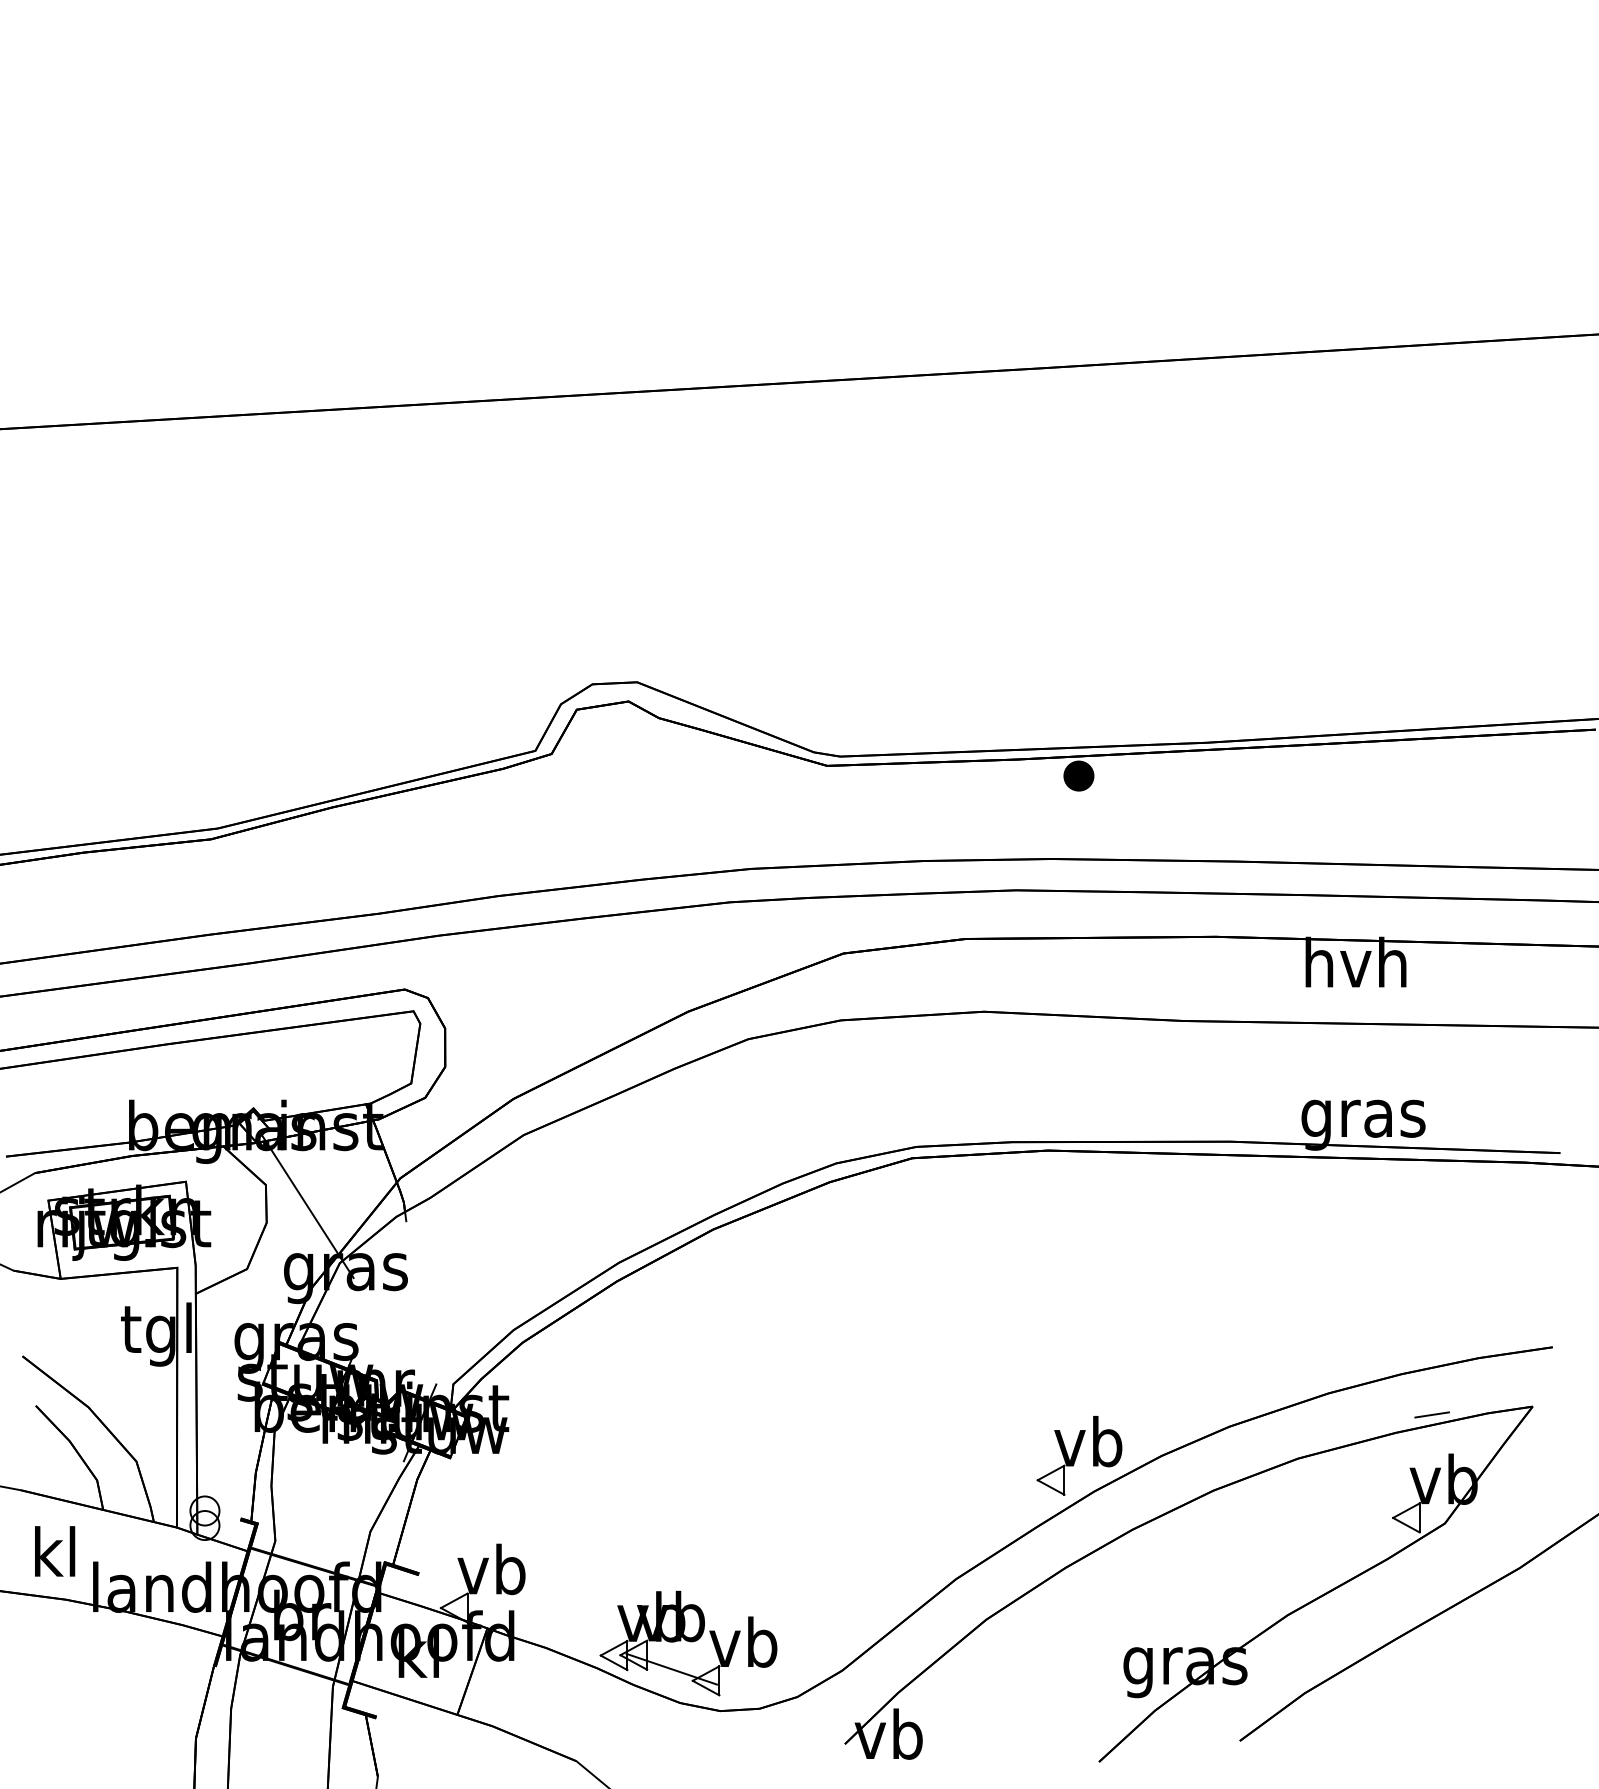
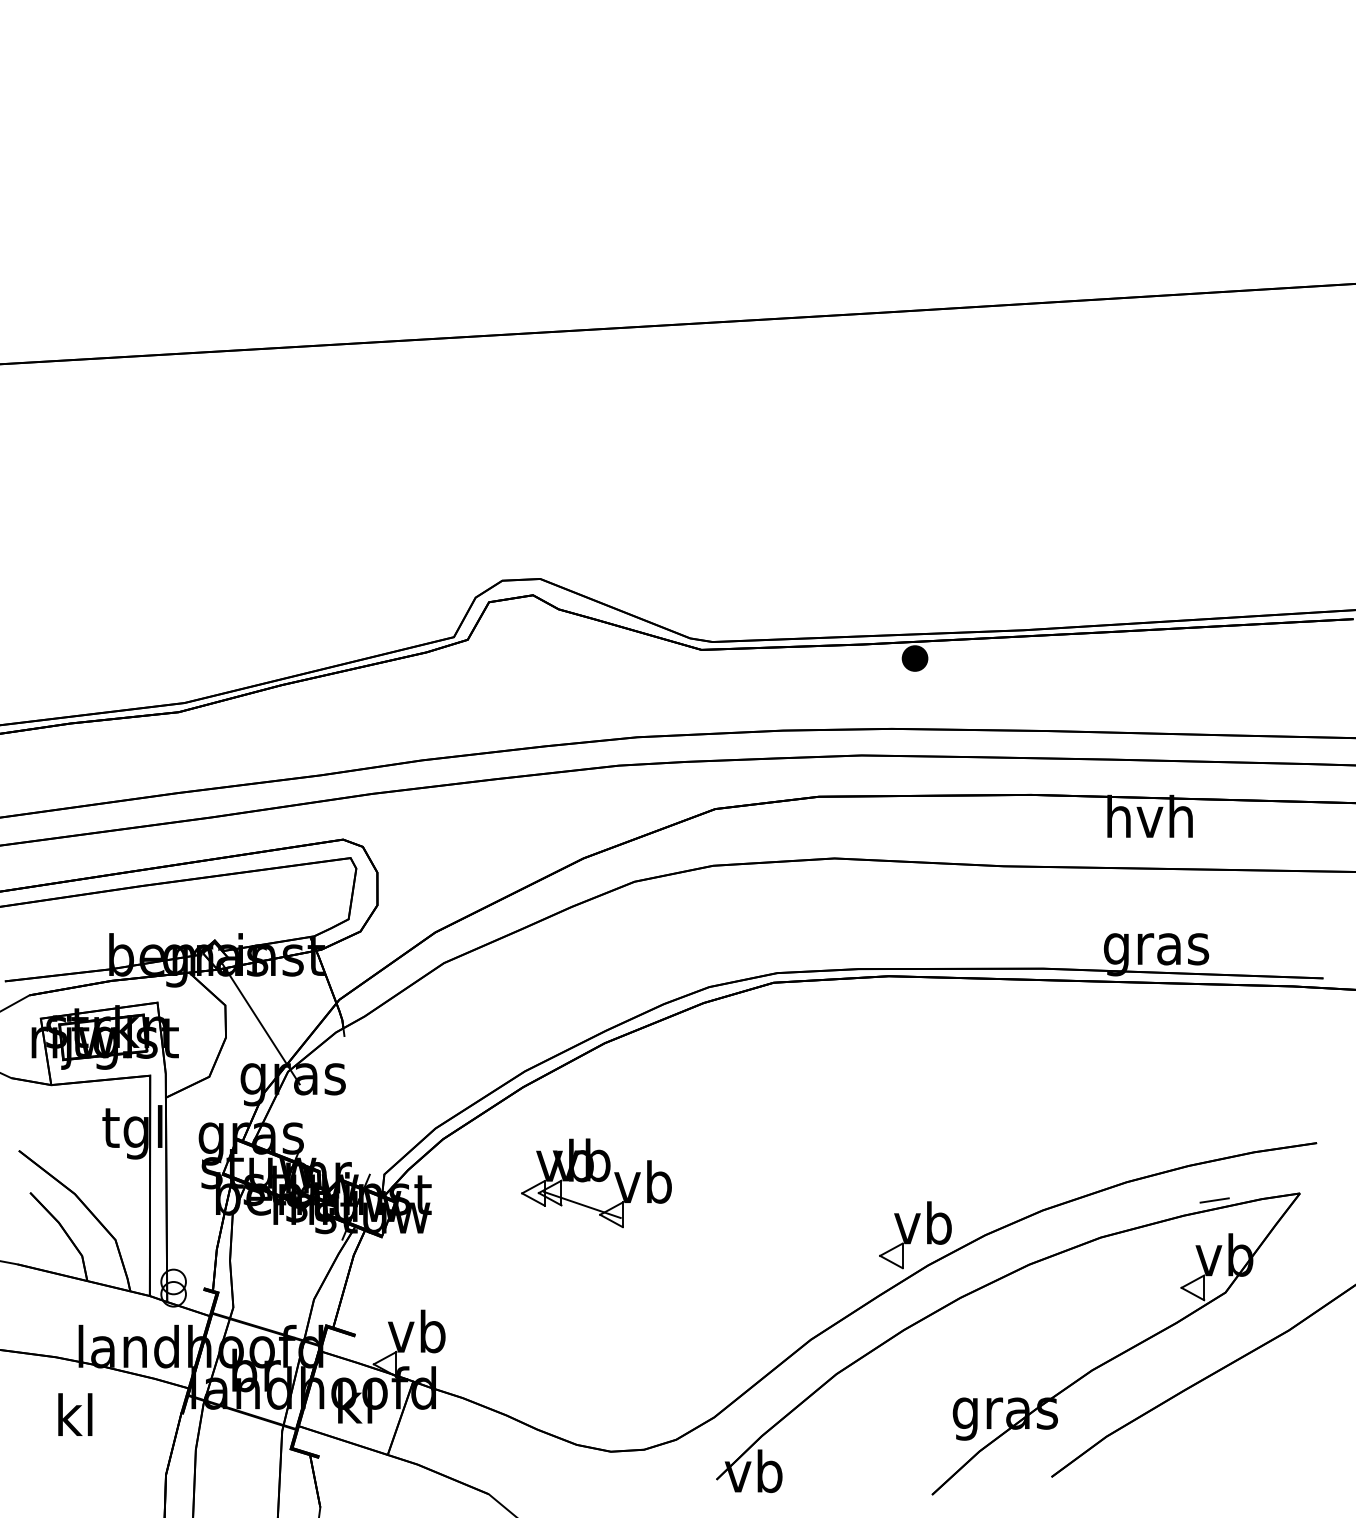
text: (55, 1551) -> (75, 1414), moved
part: (688, 1643) -> (596, 1183), moved

